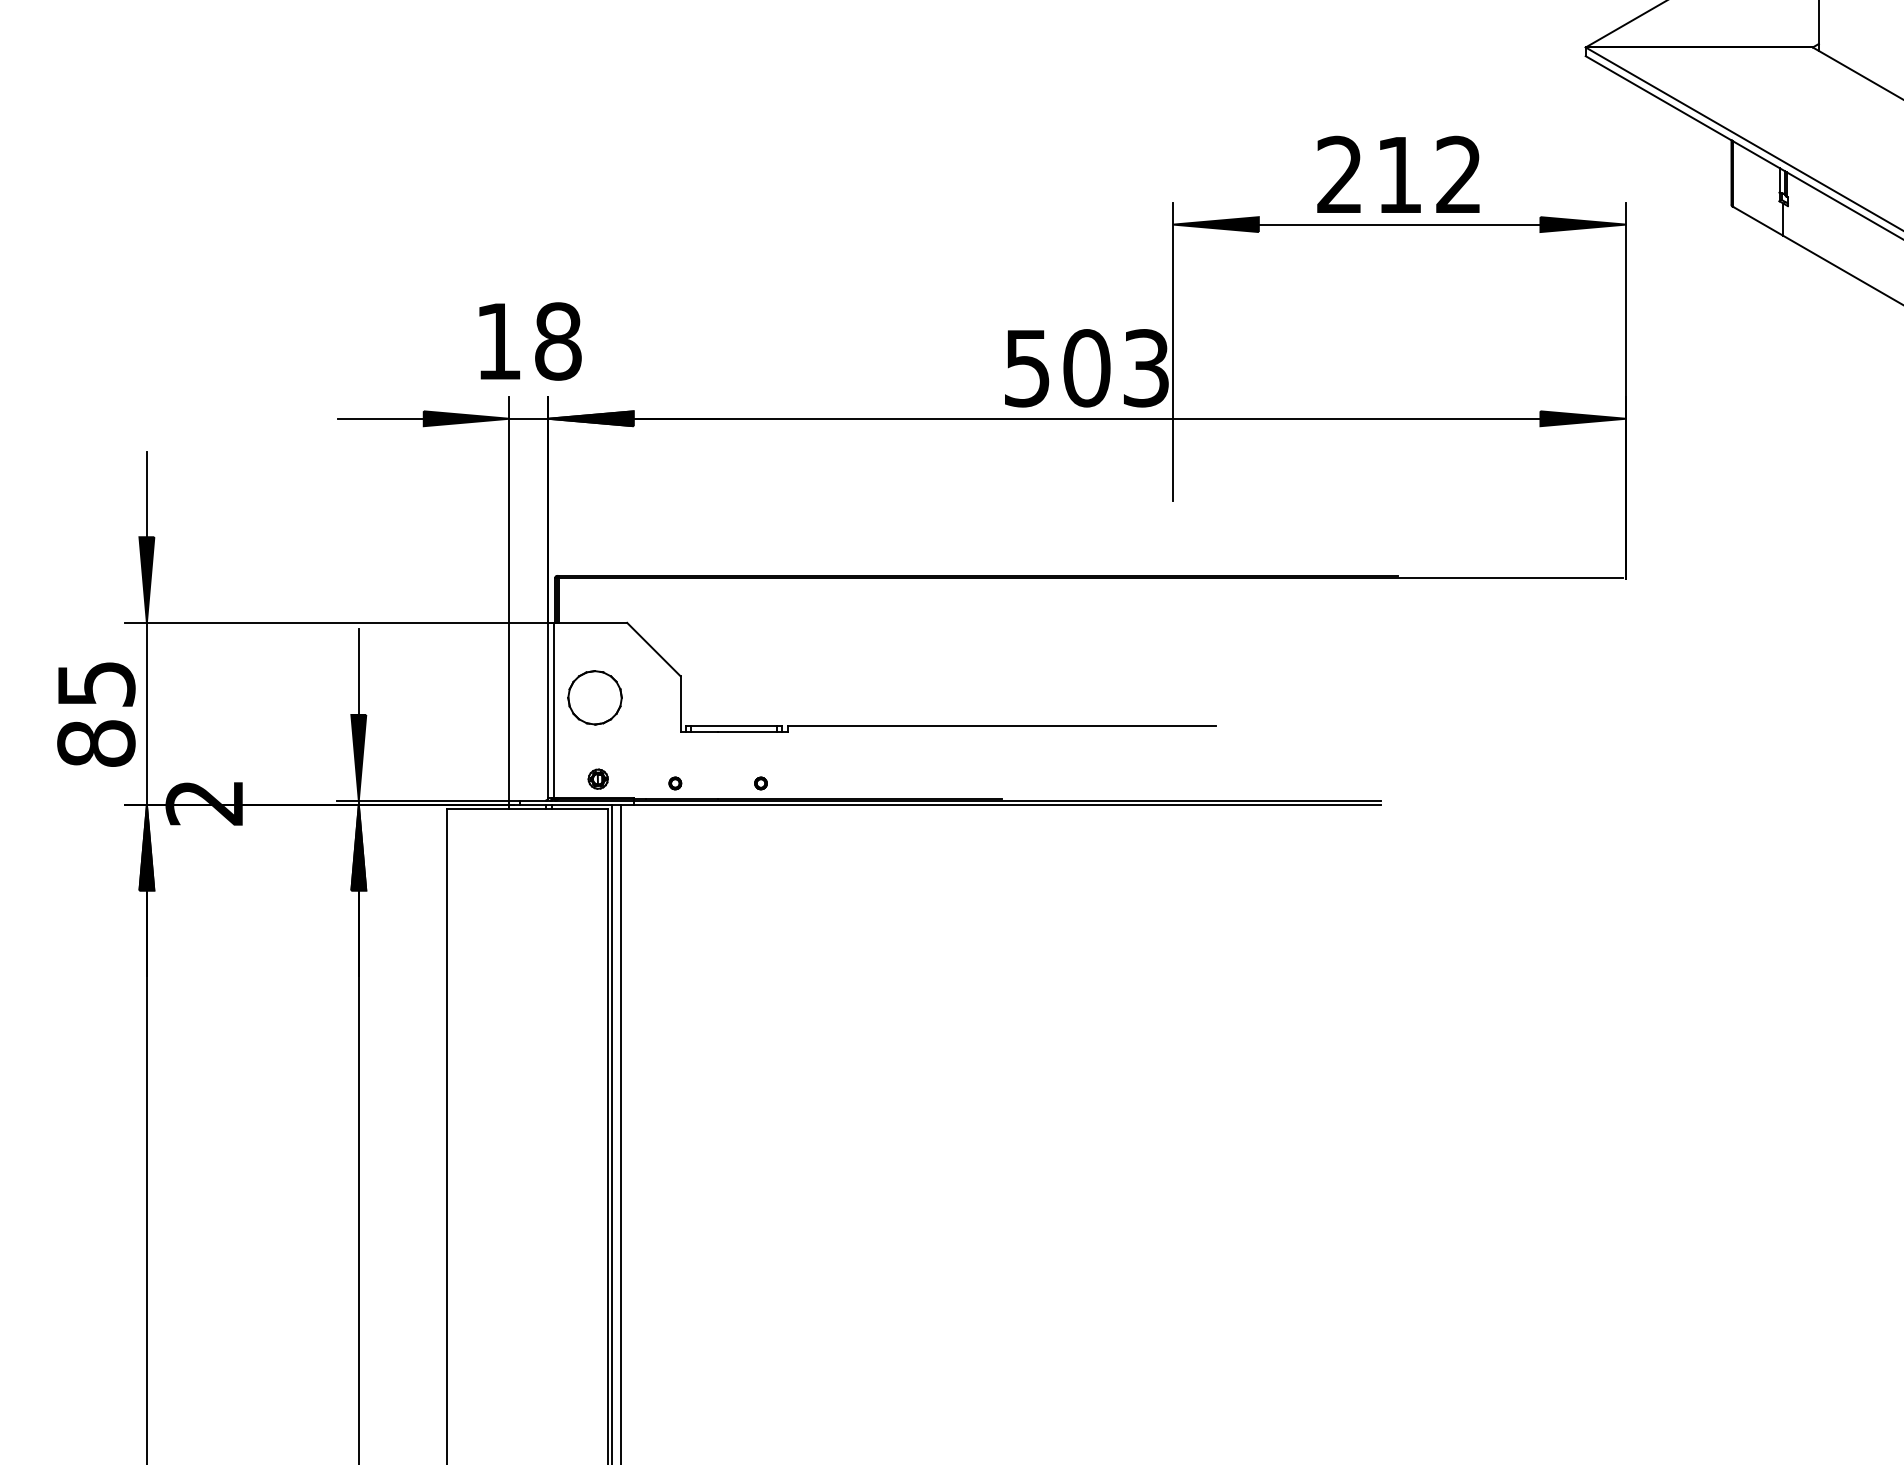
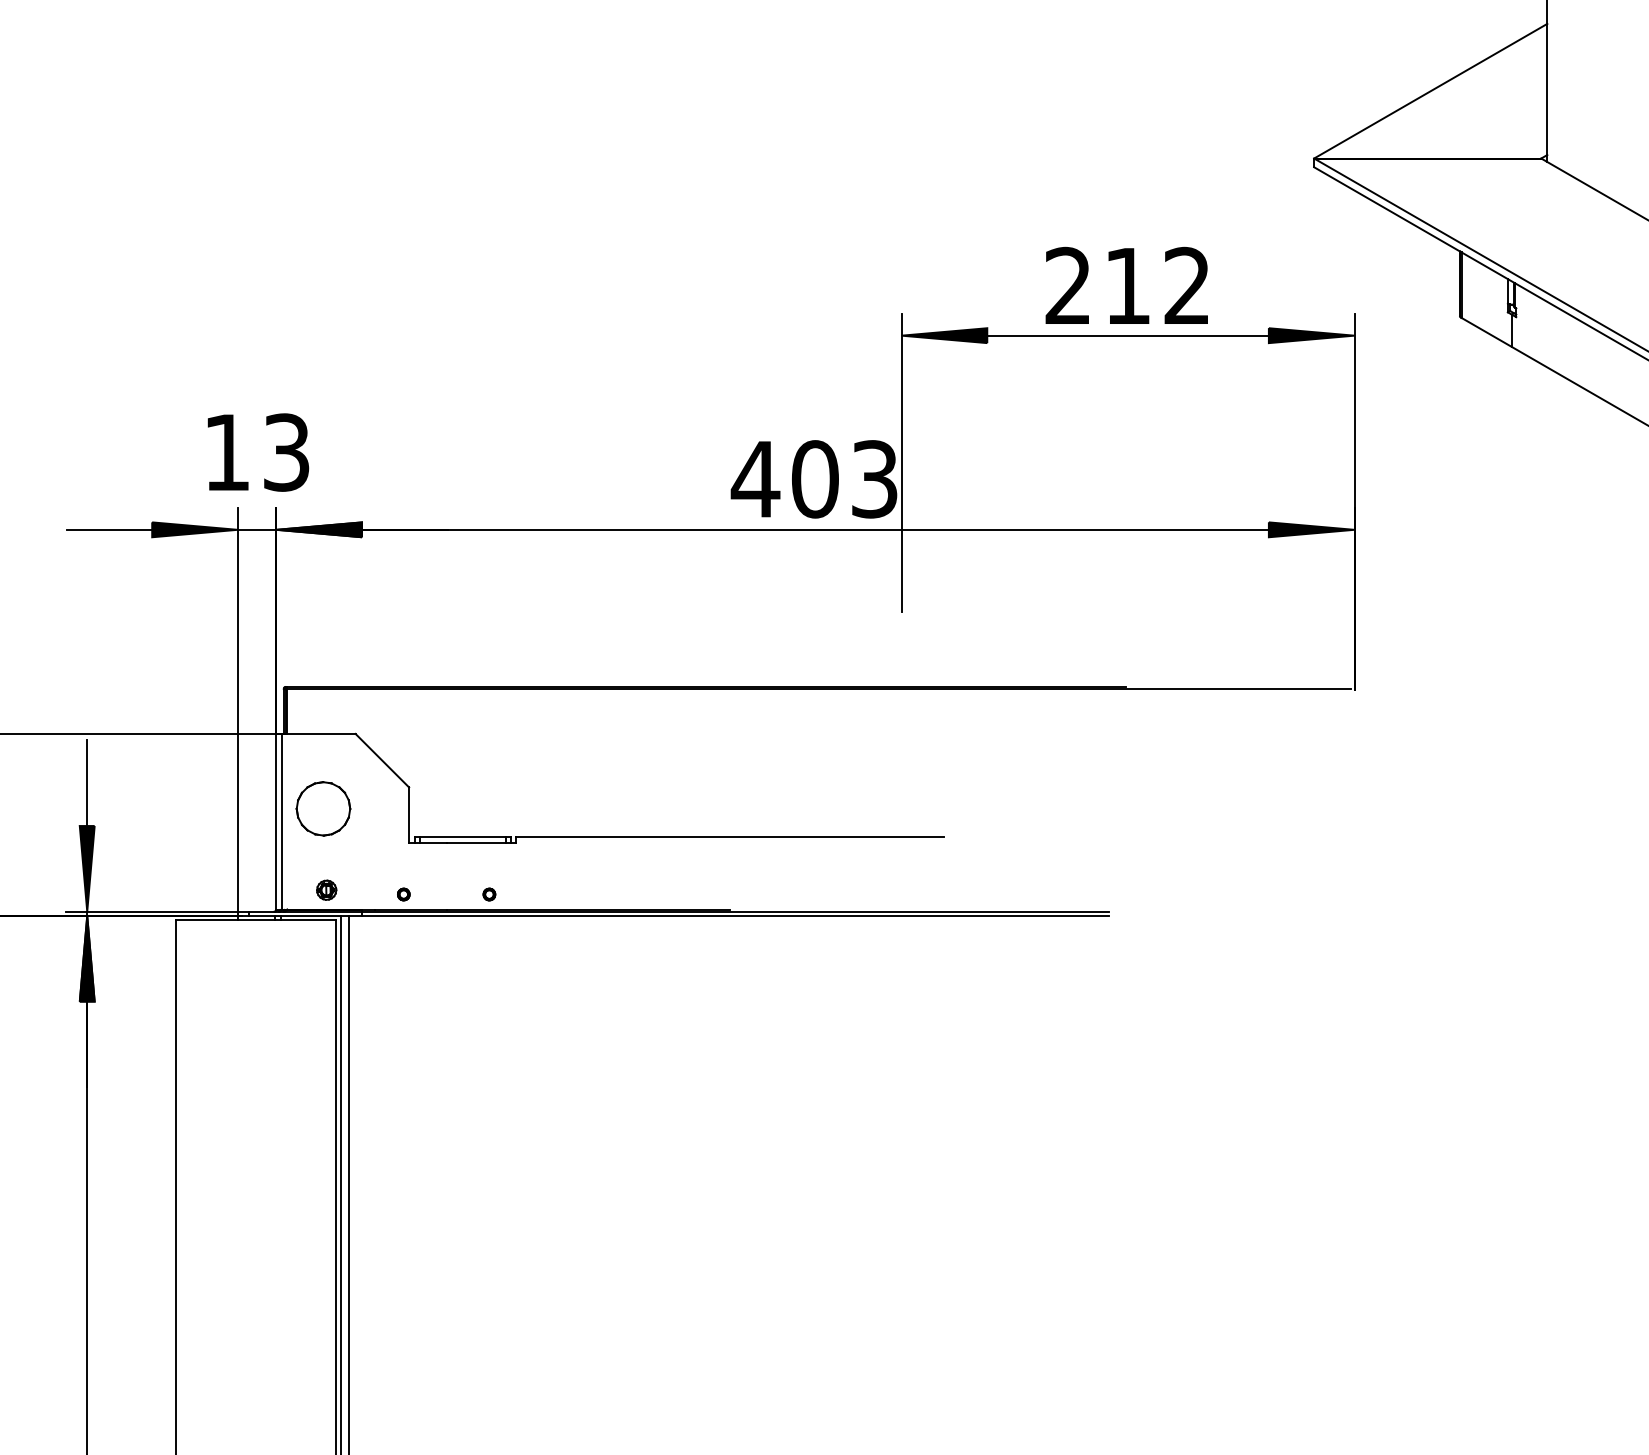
text: (558, 341) -> (286, 452), 18 -> 13
text: (1026, 368) -> (754, 479), 503 -> 403

